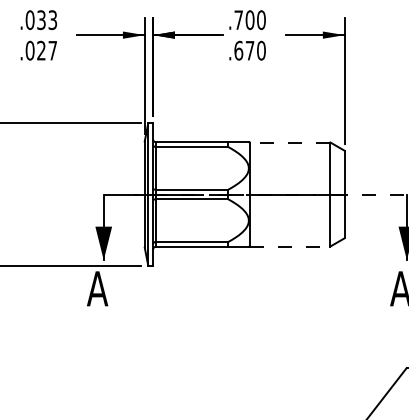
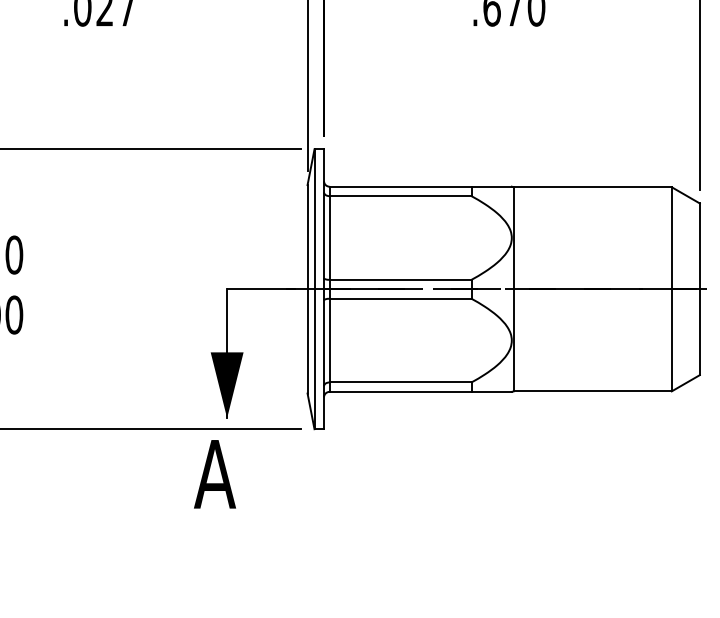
line: (289, 142) -> (591, 187), dashed -> solid
line: (290, 246) -> (593, 391), dashed -> solid

